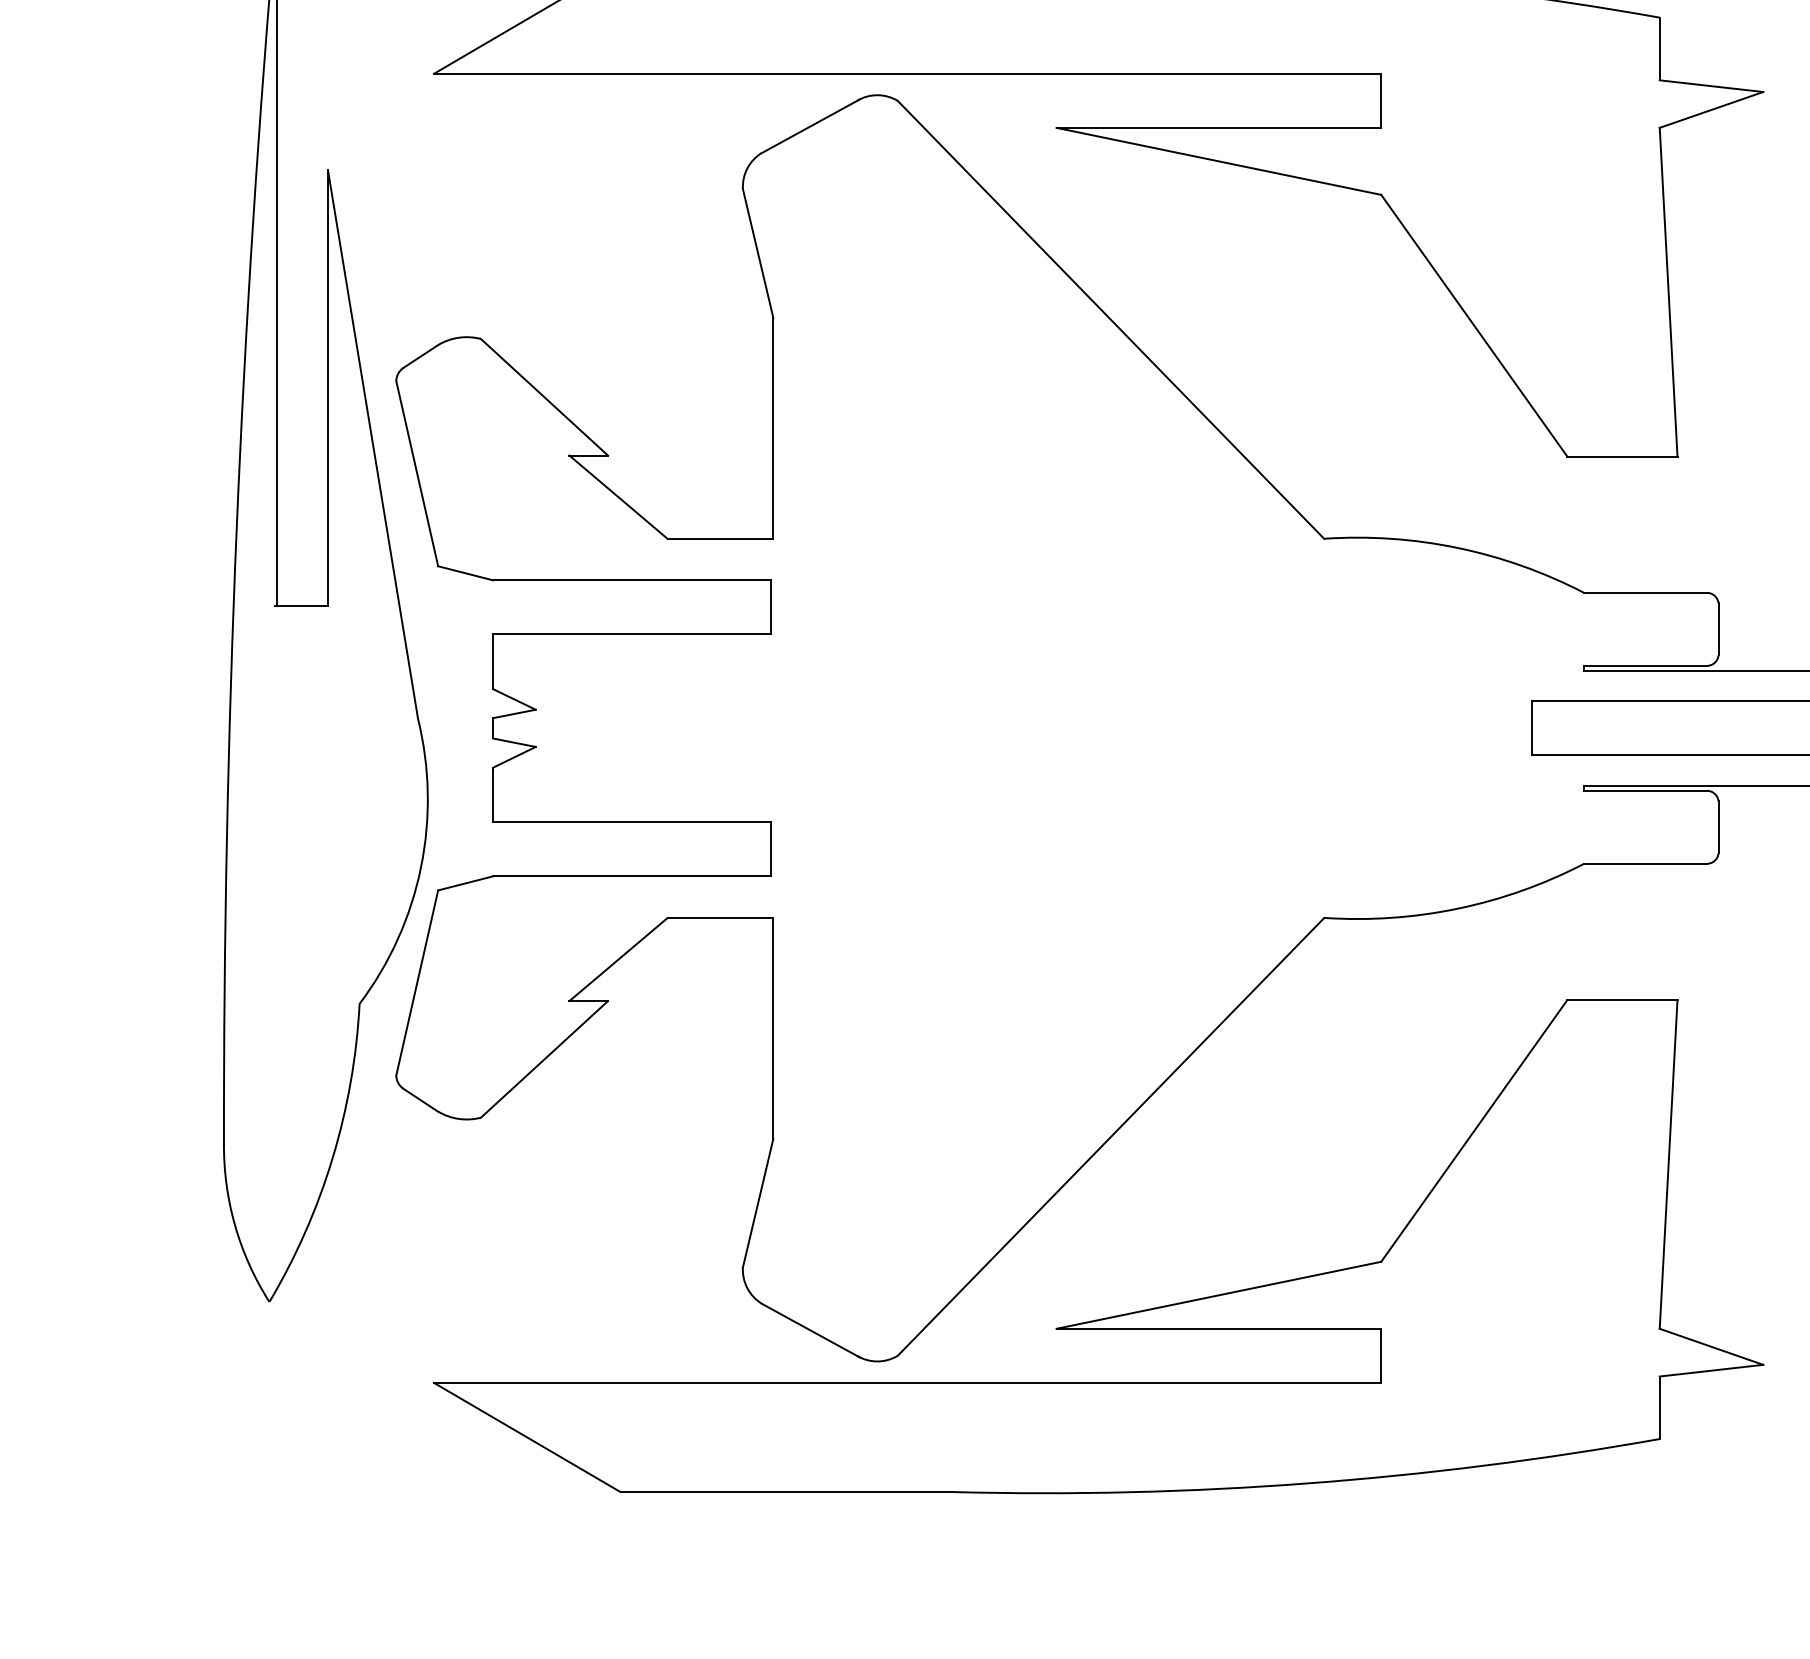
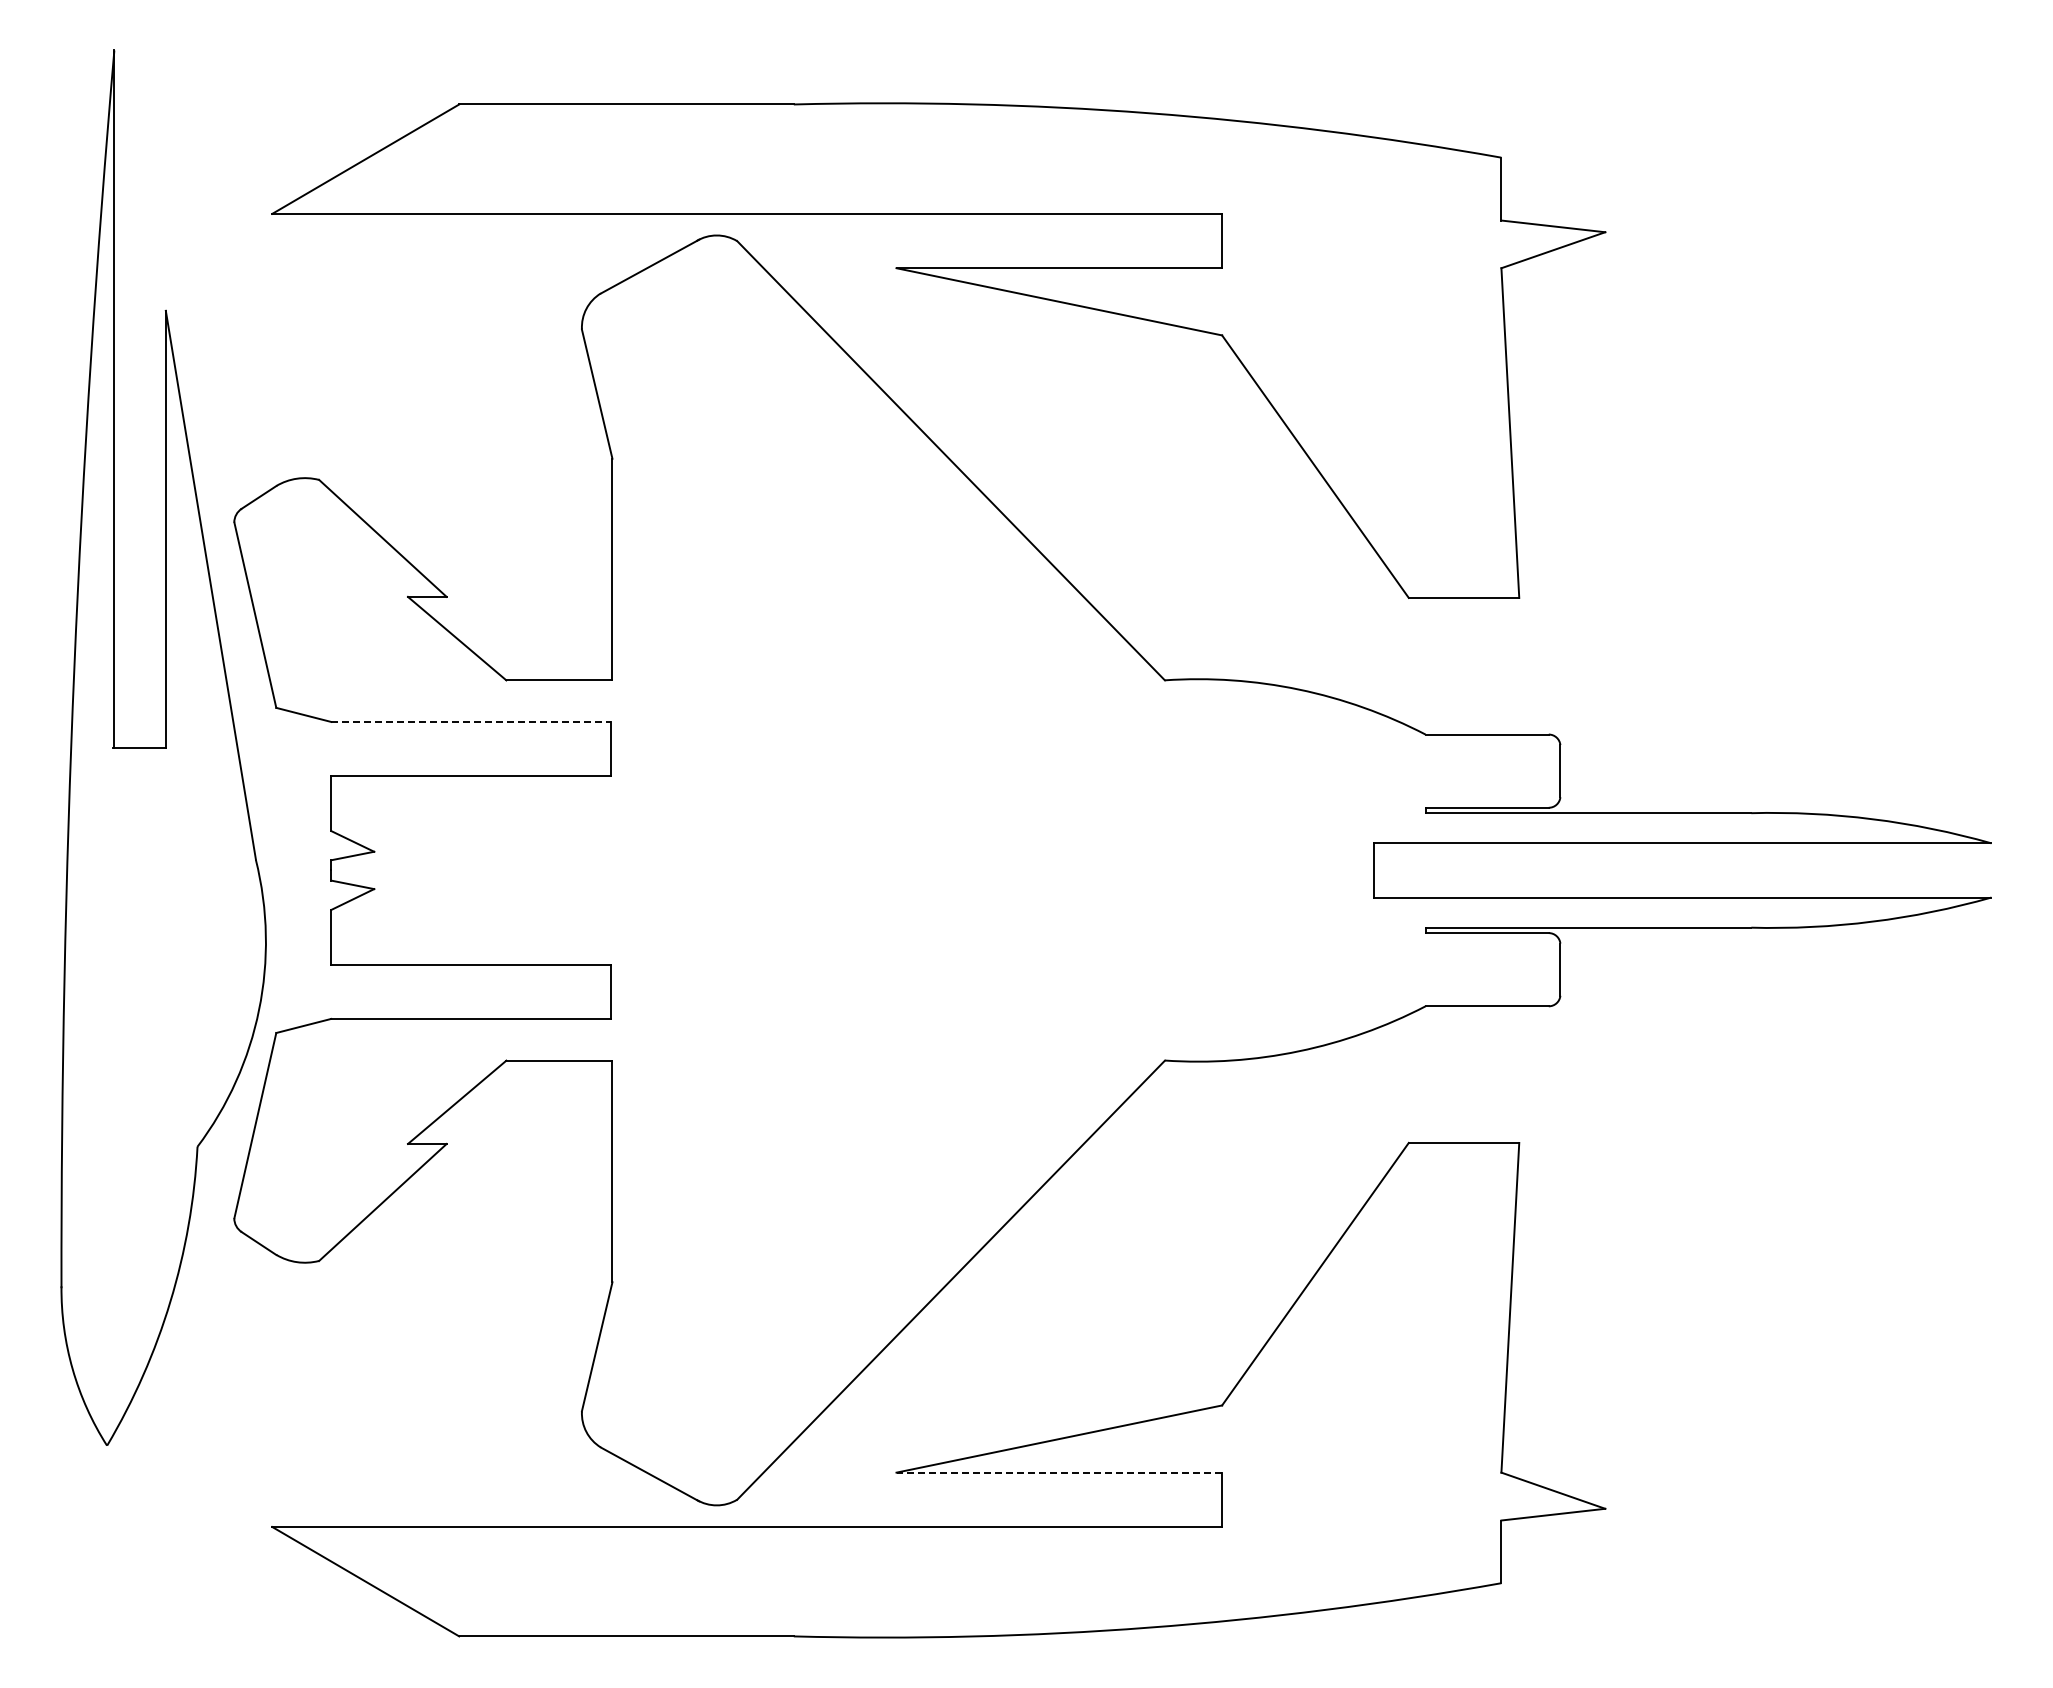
line: (631, 579) -> (470, 721), solid -> dashed
line: (1219, 1328) -> (1059, 1472), solid -> dashed

